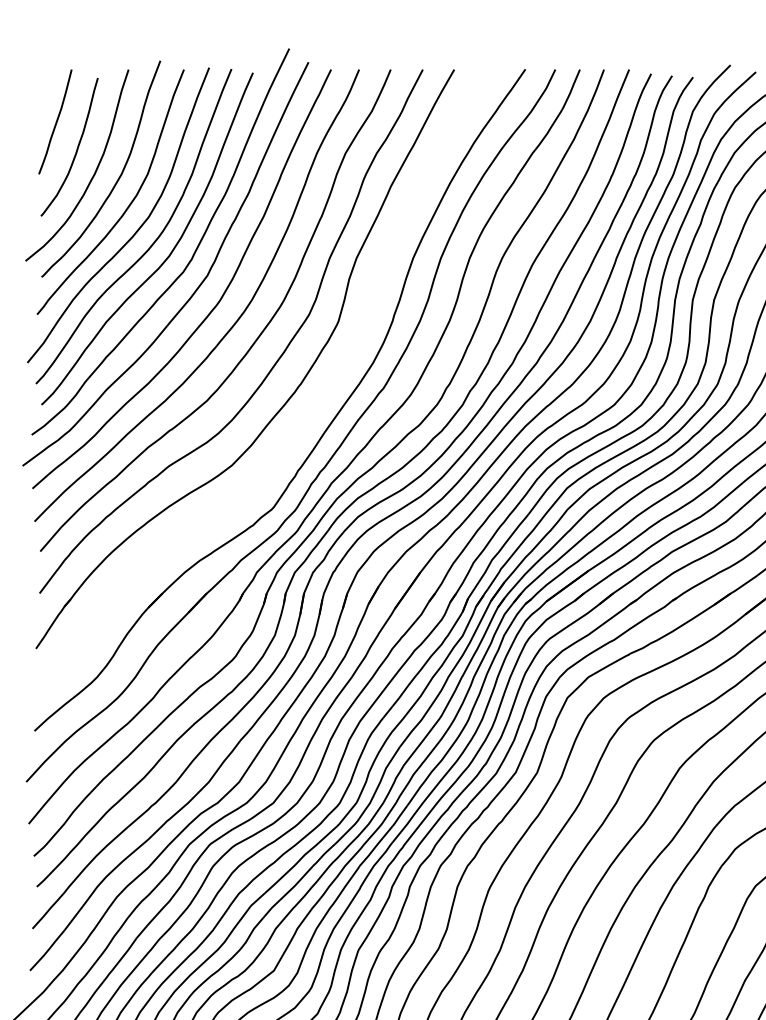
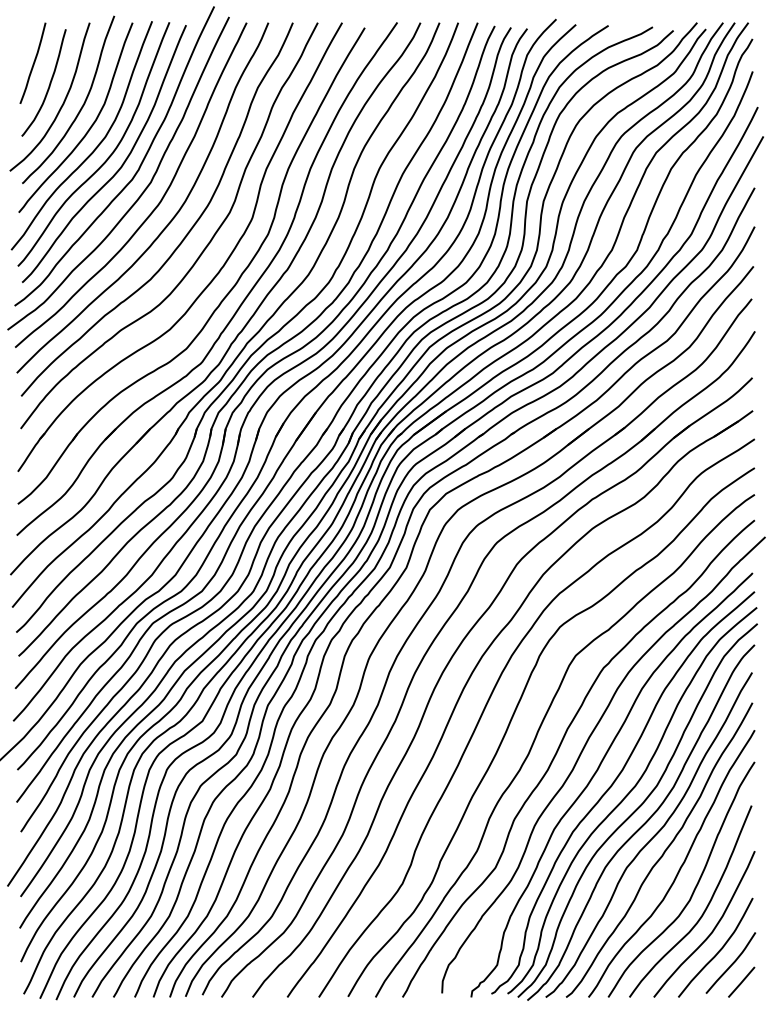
part: (307, 416) -> (228, 291), added

